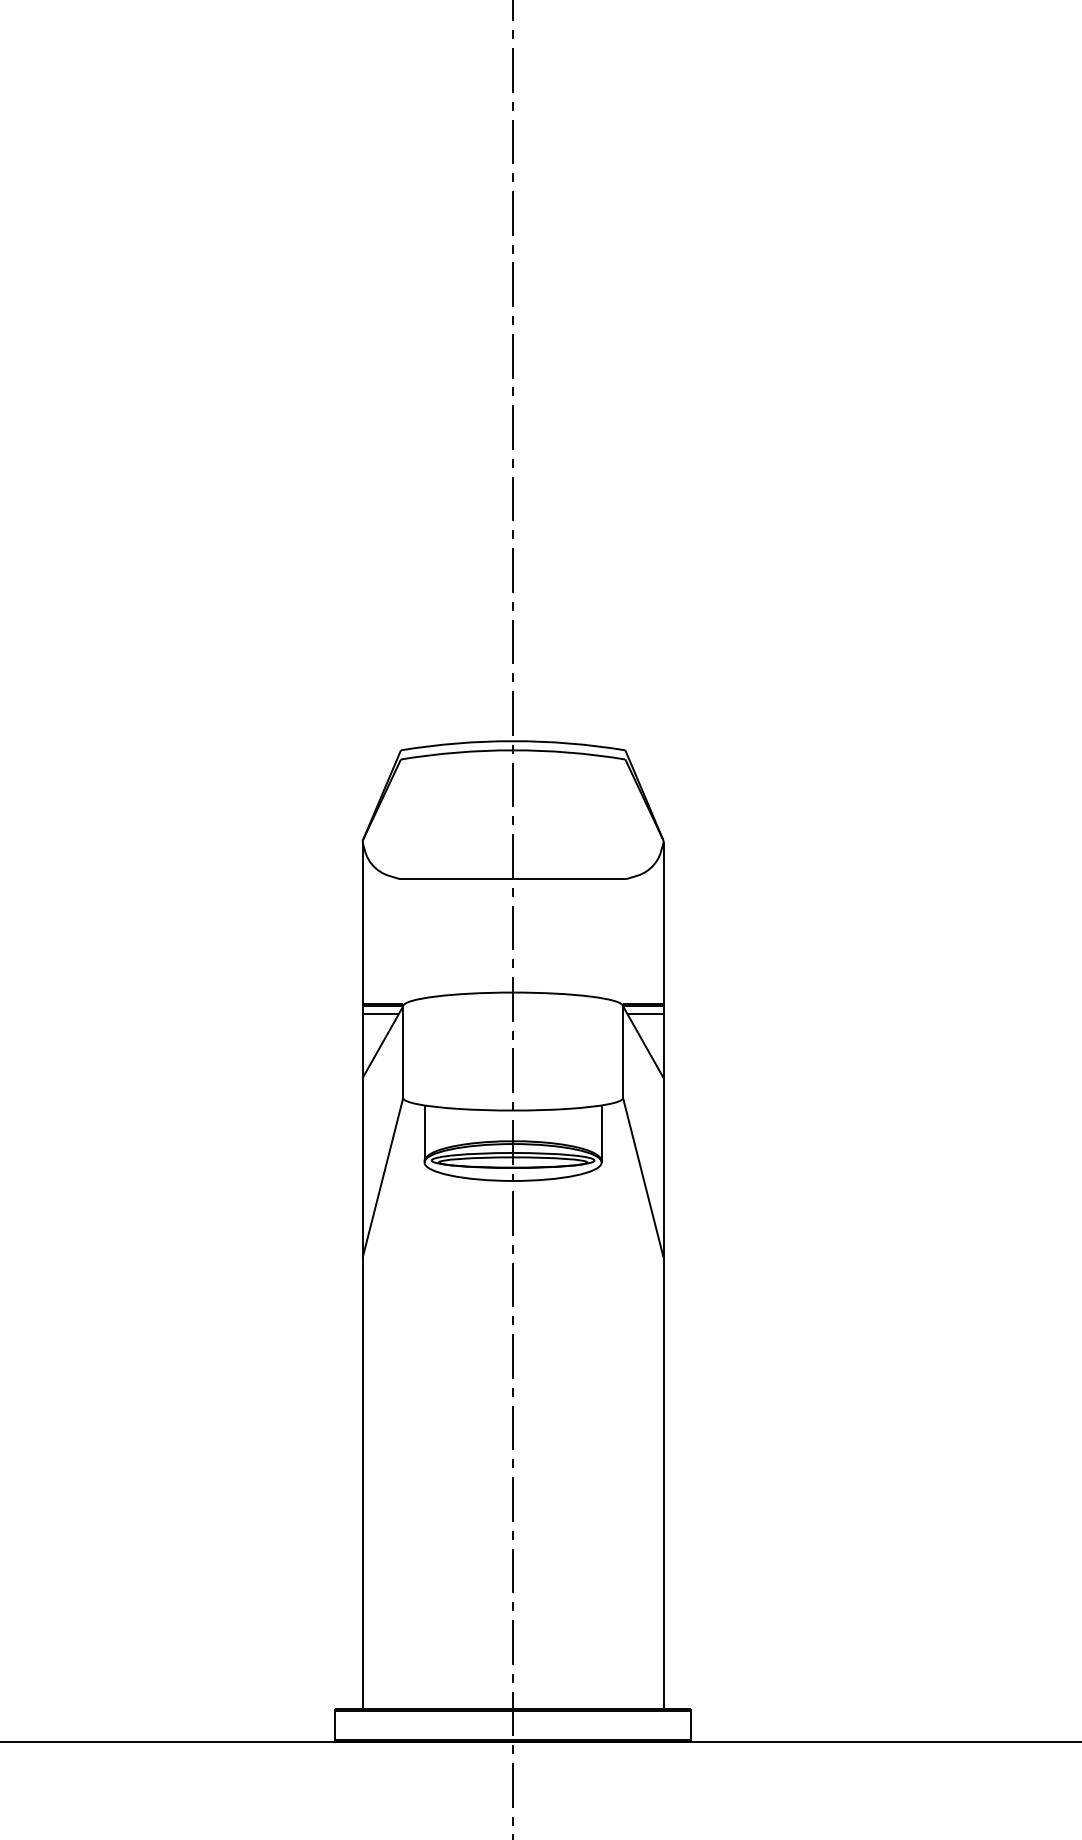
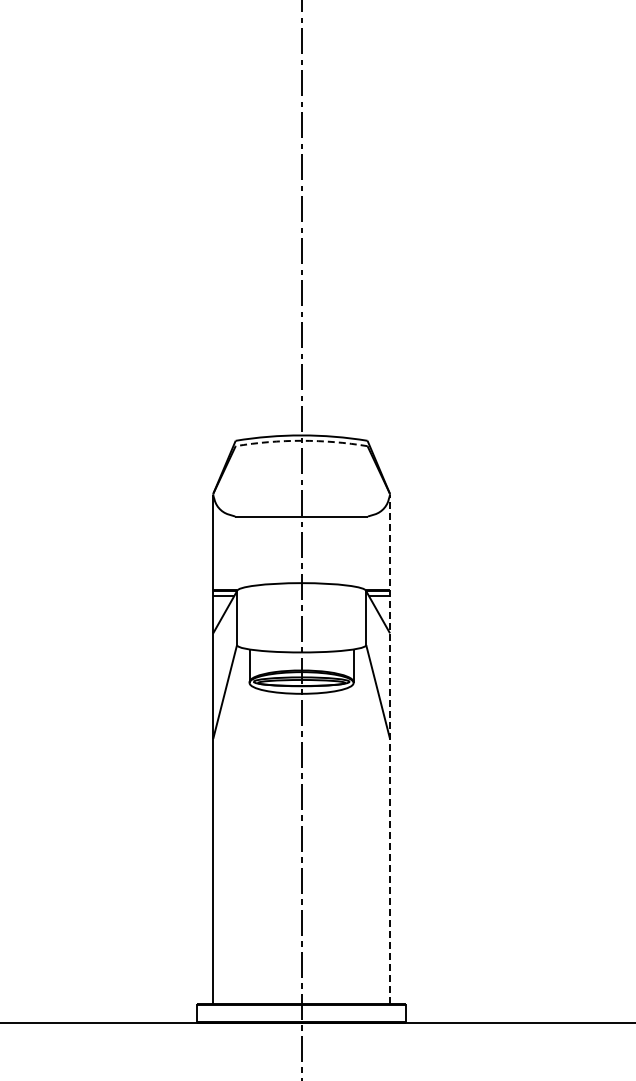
line: (512, 749) -> (301, 440), solid -> dashed
line: (664, 1275) -> (390, 749), solid -> dashed

